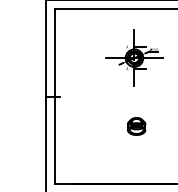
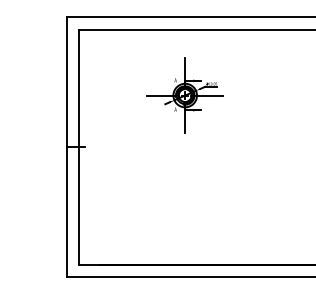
part: (136, 126) -> (187, 187), removed

